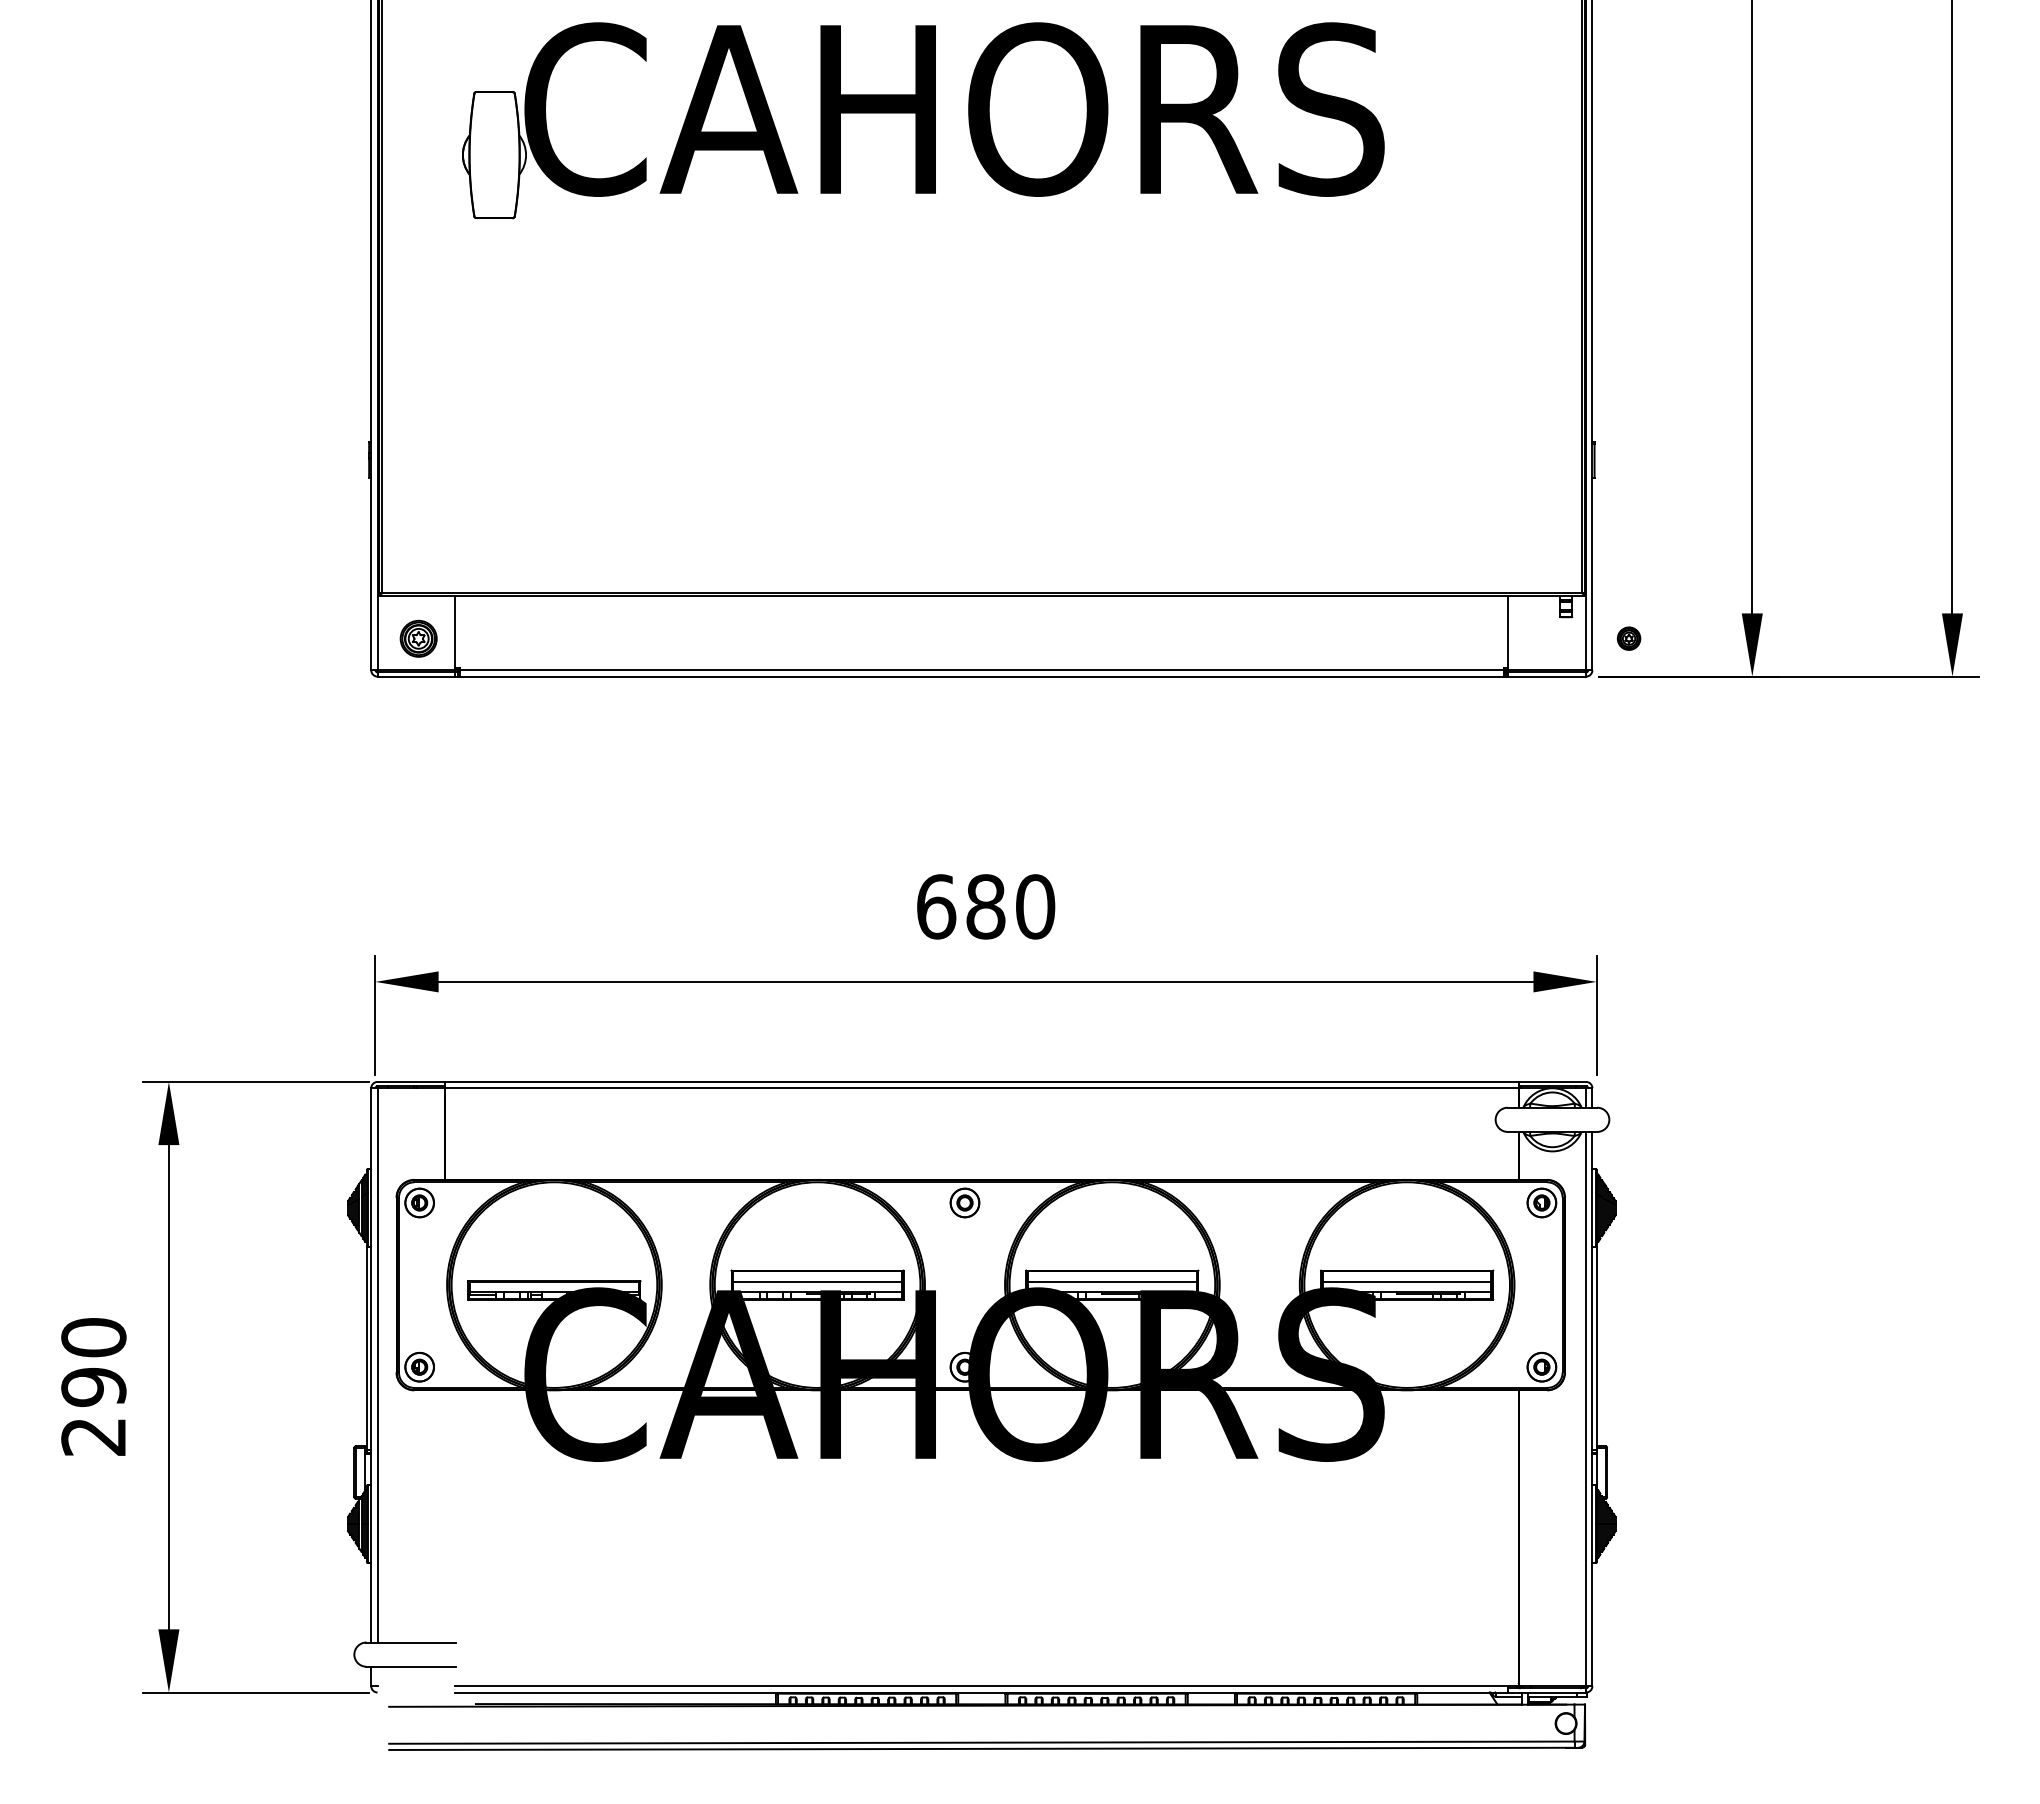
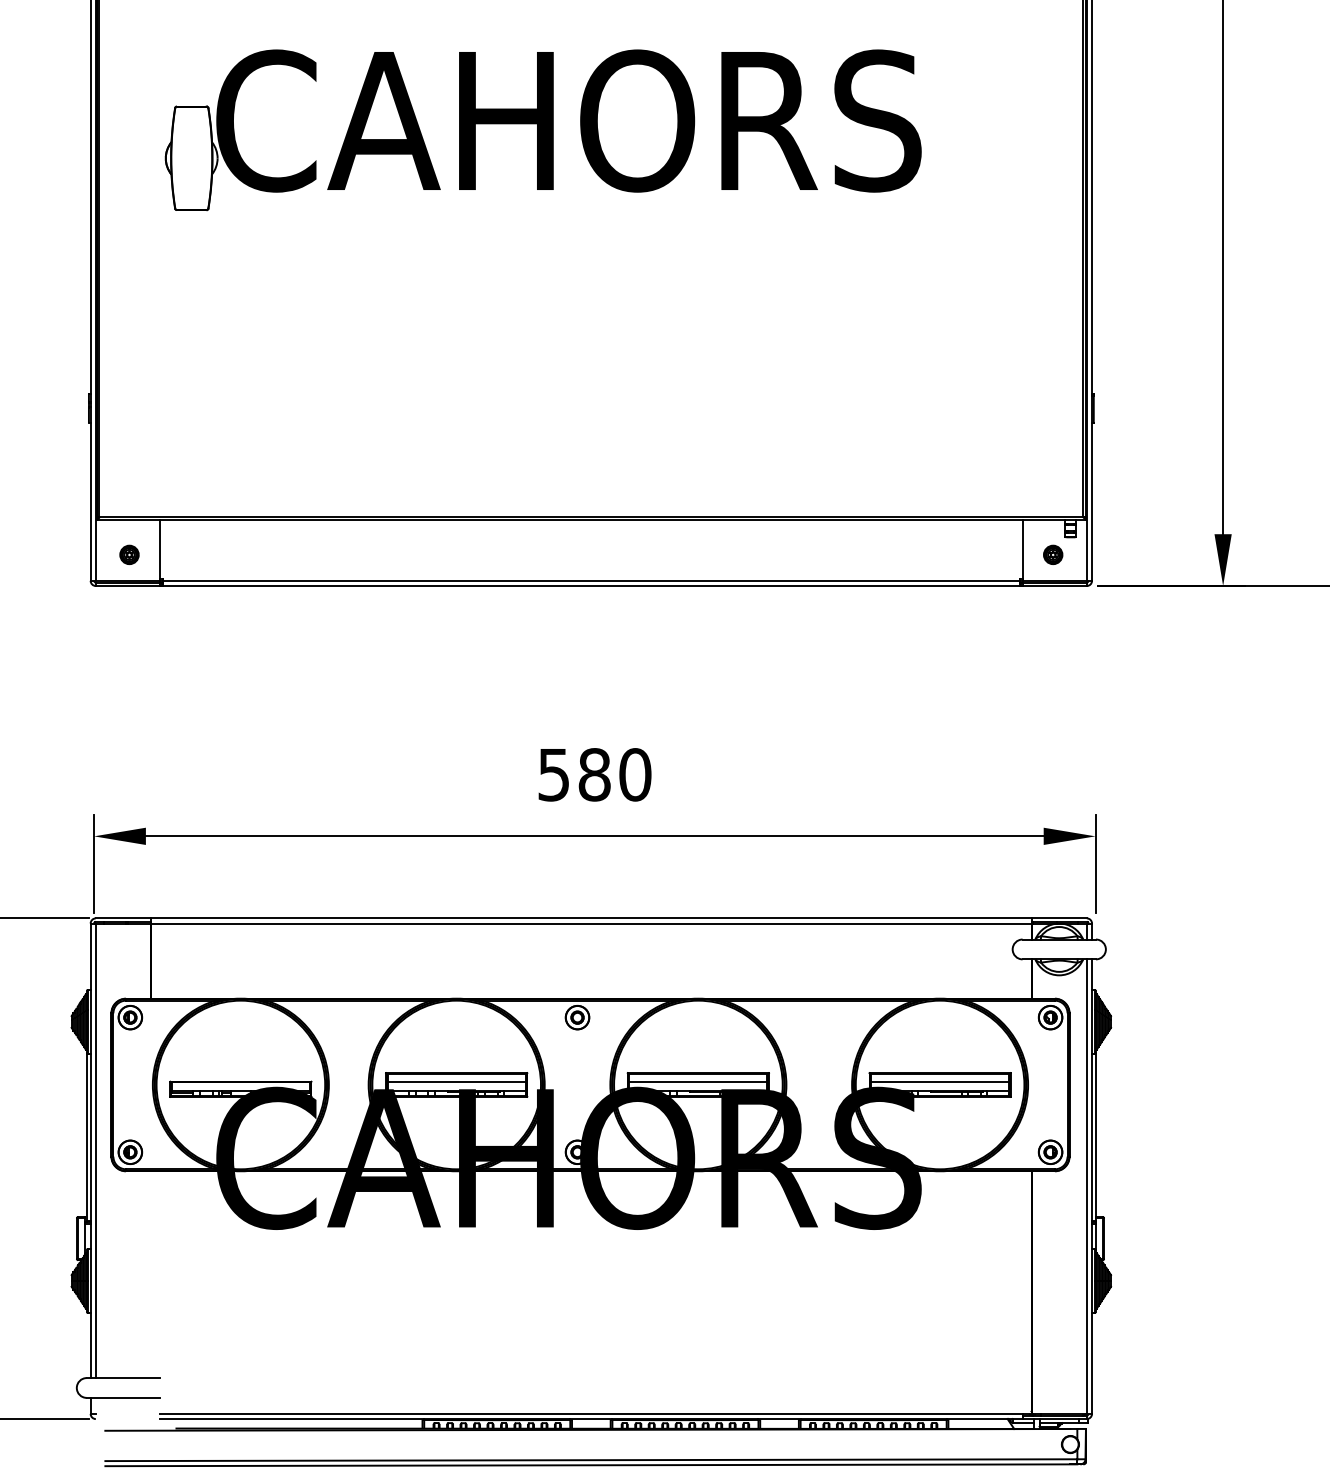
part: (418, 638) -> (129, 554), size x0.62
part: (1628, 638) -> (1052, 554), moved
text: (936, 906) -> (554, 774), 680 -> 580

